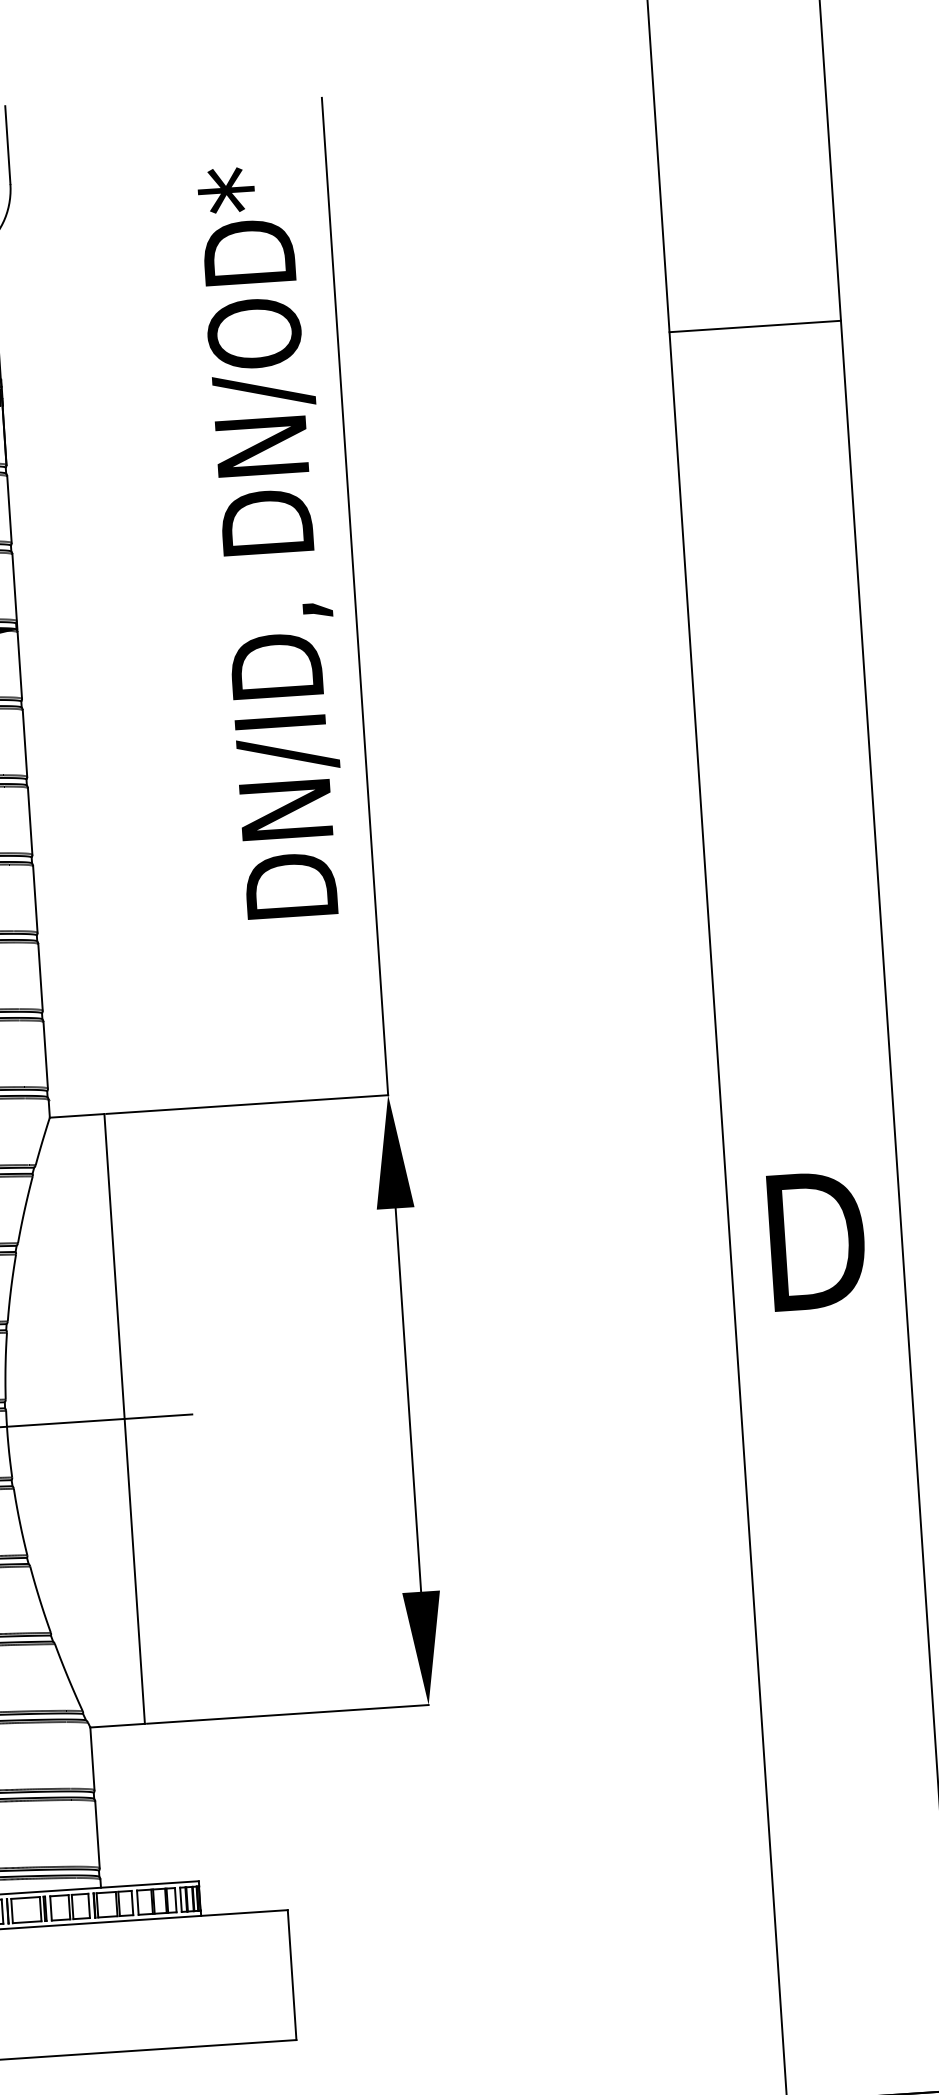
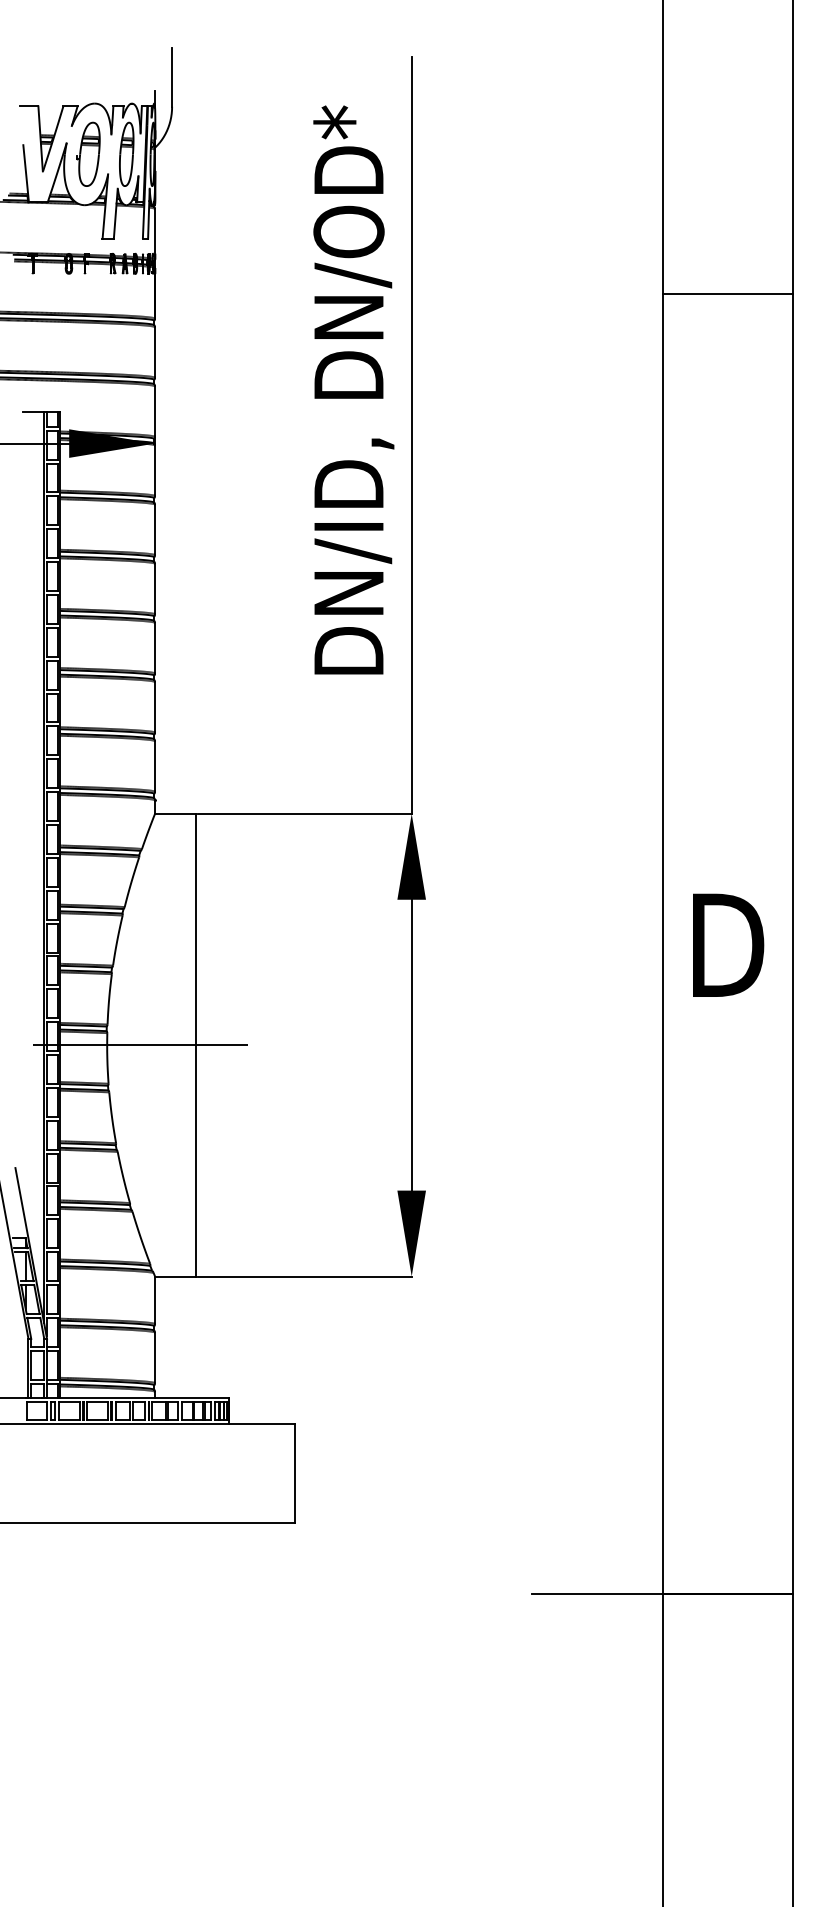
line: (755, 326) -> (727, 293), moved

